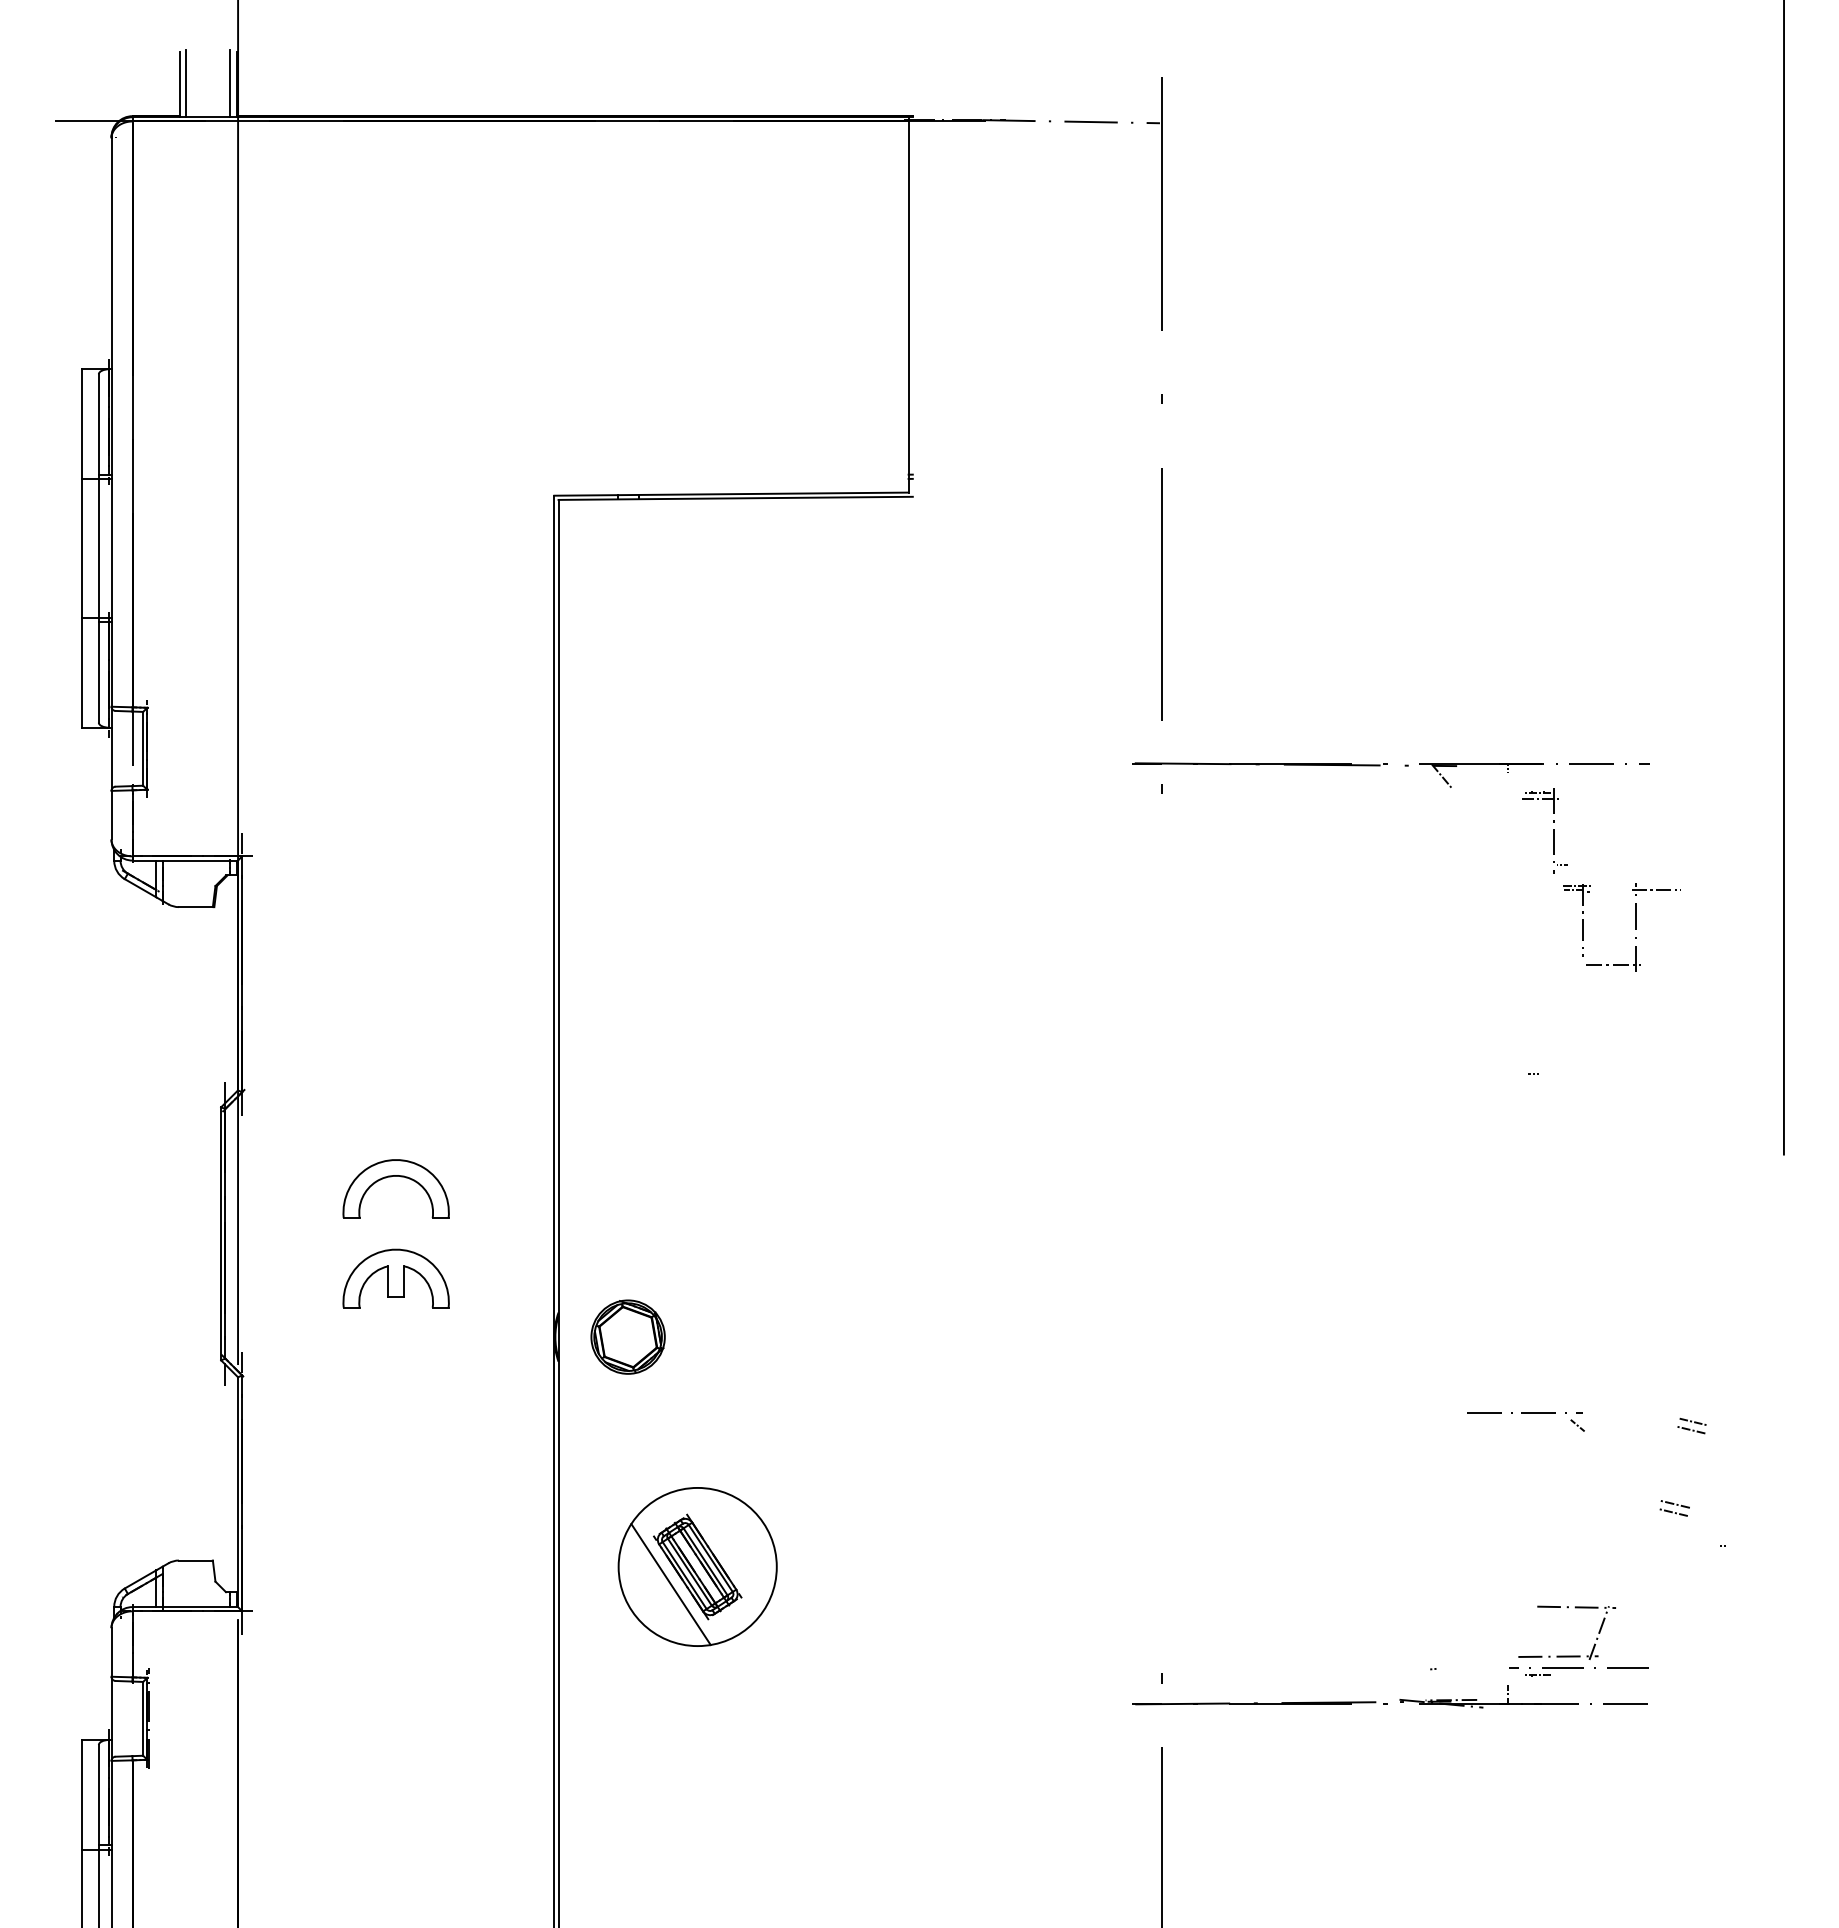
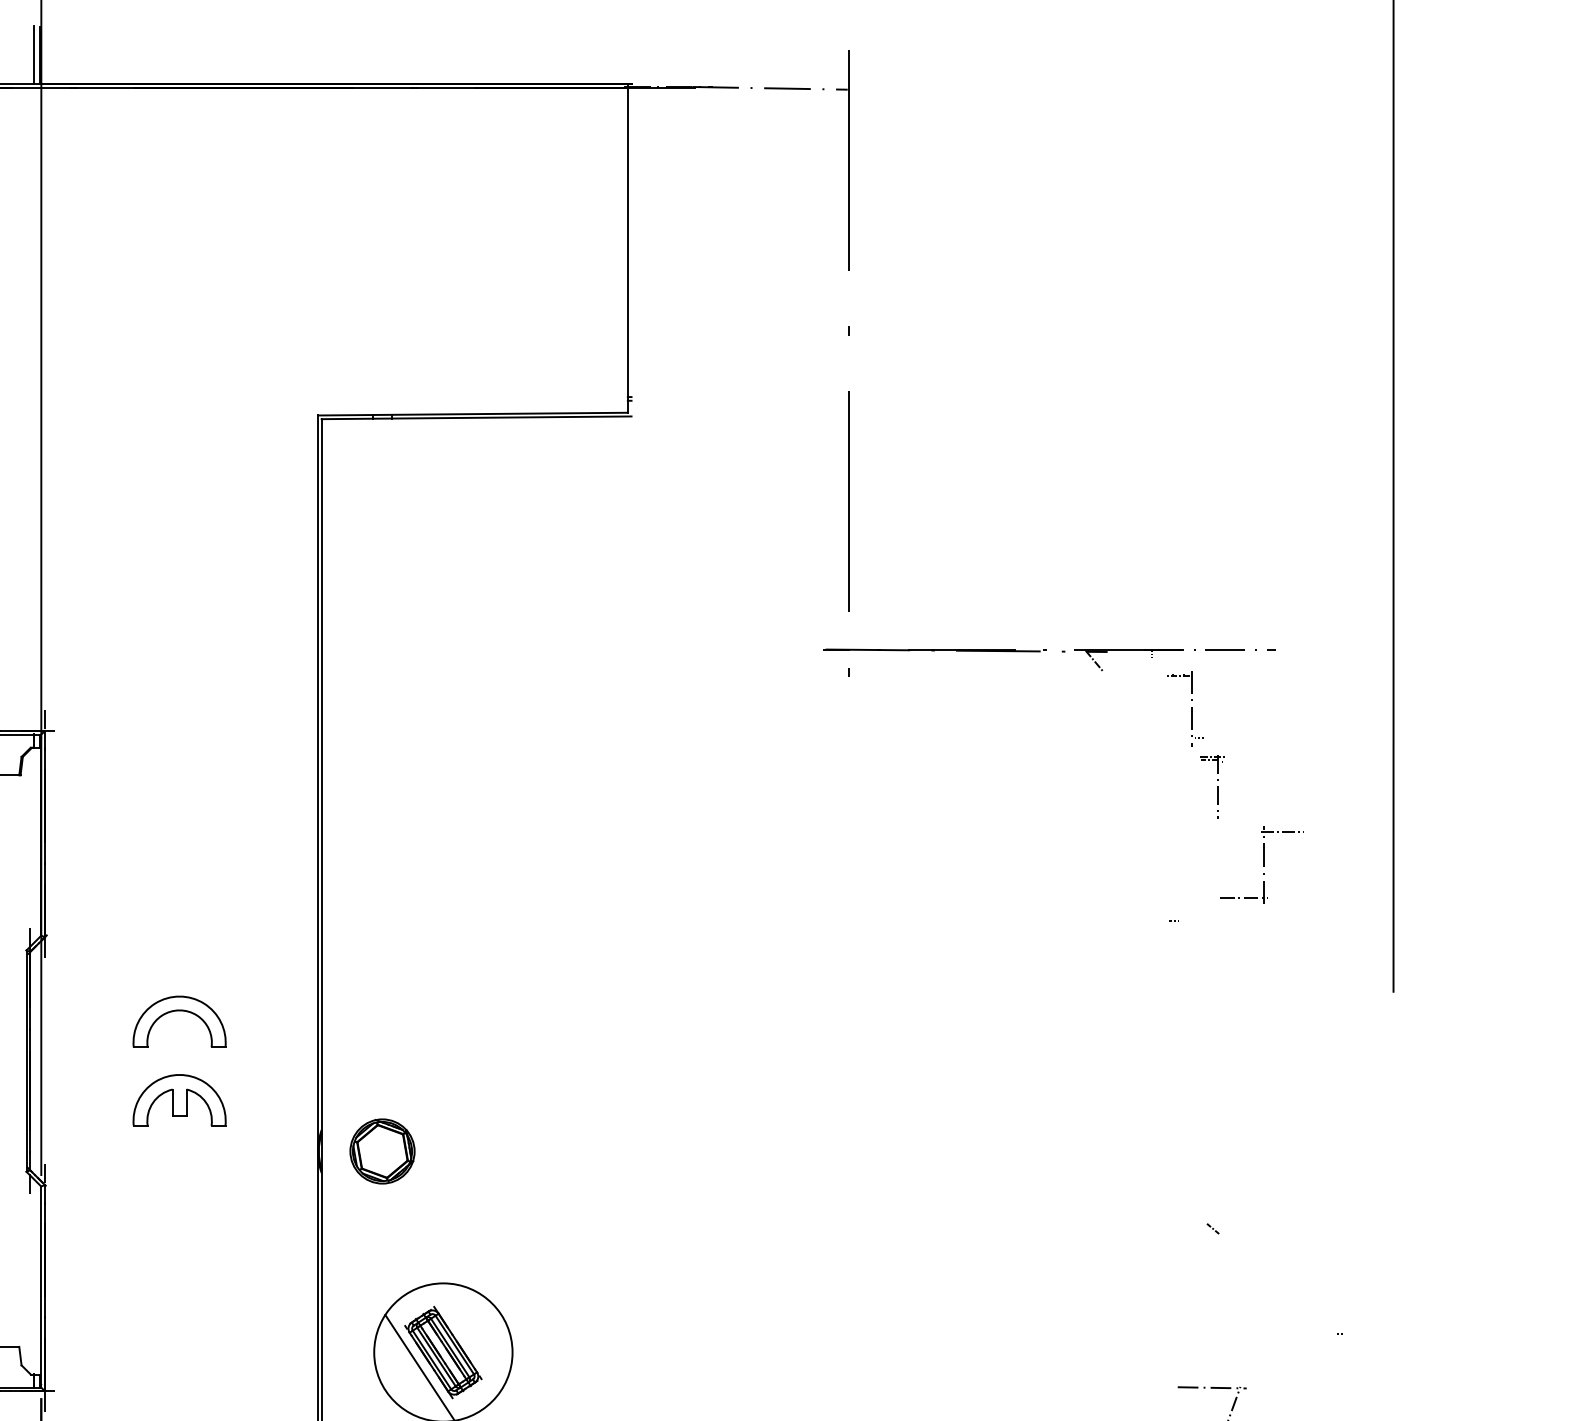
line: (1541, 799) -> (1181, 681), removed
part: (1633, 927) -> (1261, 864), moved
line: (1524, 1412) -> (1166, 1217), removed
line: (1693, 1421) -> (1314, 1225), removed
line: (1690, 1429) -> (1311, 1232), removed
line: (1674, 1503) -> (1297, 1297), removed
line: (1672, 1512) -> (1296, 1304), removed

